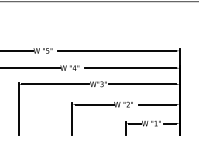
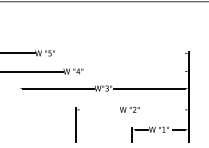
line: (116, 50) -> (122, 53), removed
line: (130, 68) -> (137, 71), removed
line: (94, 104) -> (99, 109), removed
line: (157, 104) -> (165, 109), removed
line: (18, 109) -> (19, 114), removed

